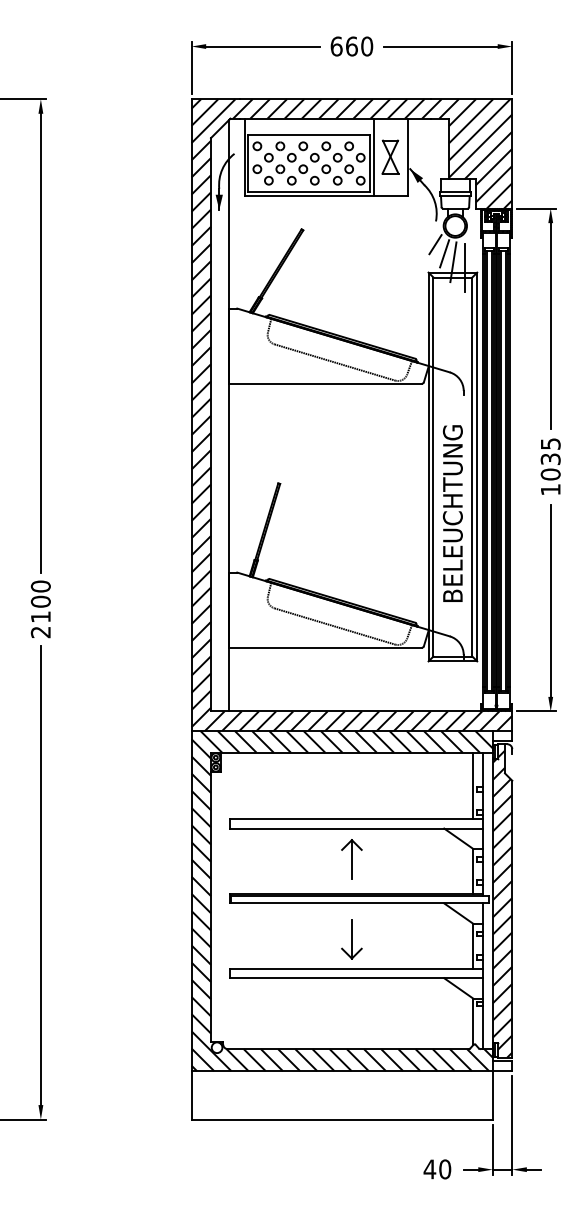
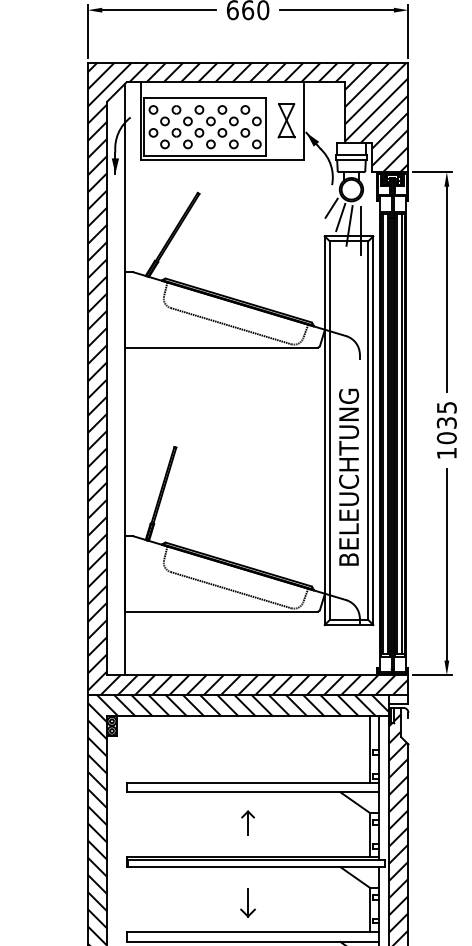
line: (373, 157) -> (269, 121), removed
part: (351, 859) -> (247, 823), size x0.6
part: (351, 939) -> (247, 903), size x0.7

